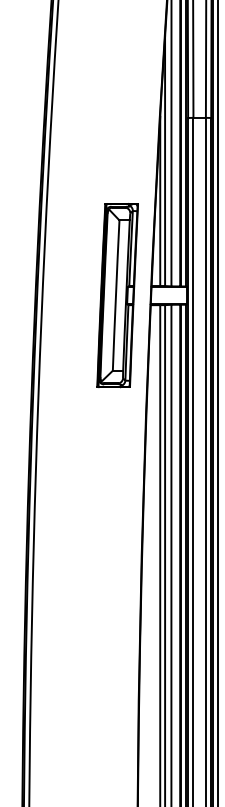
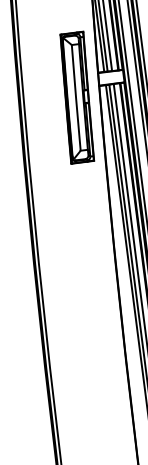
part: (117, 295) -> (77, 97), moved

